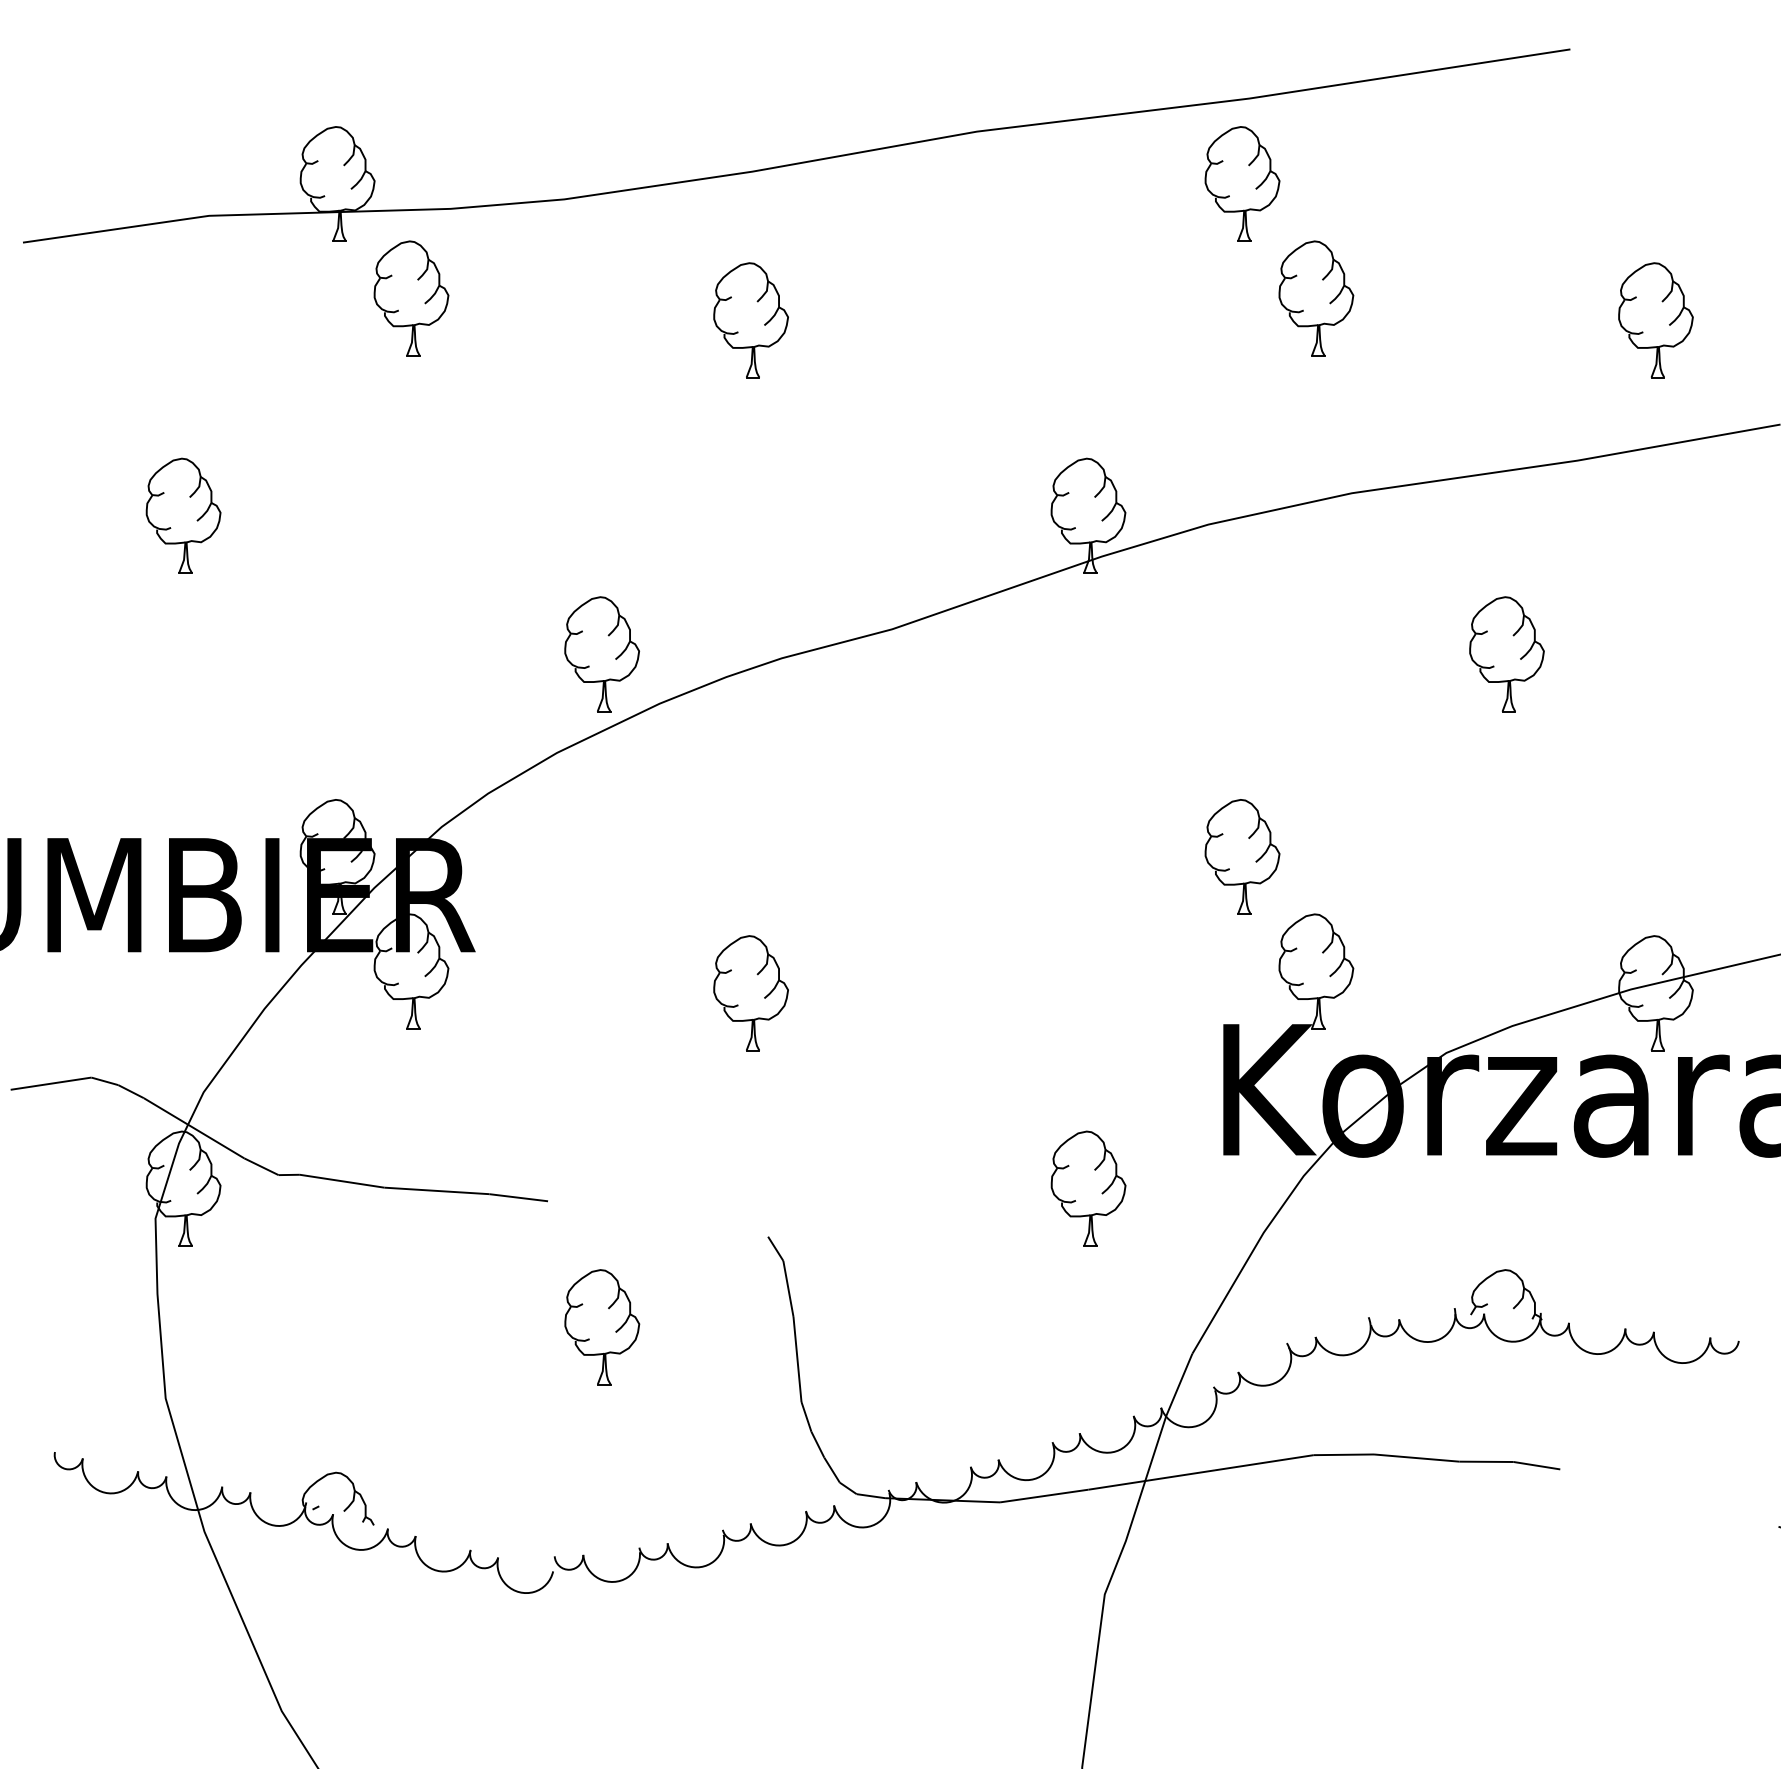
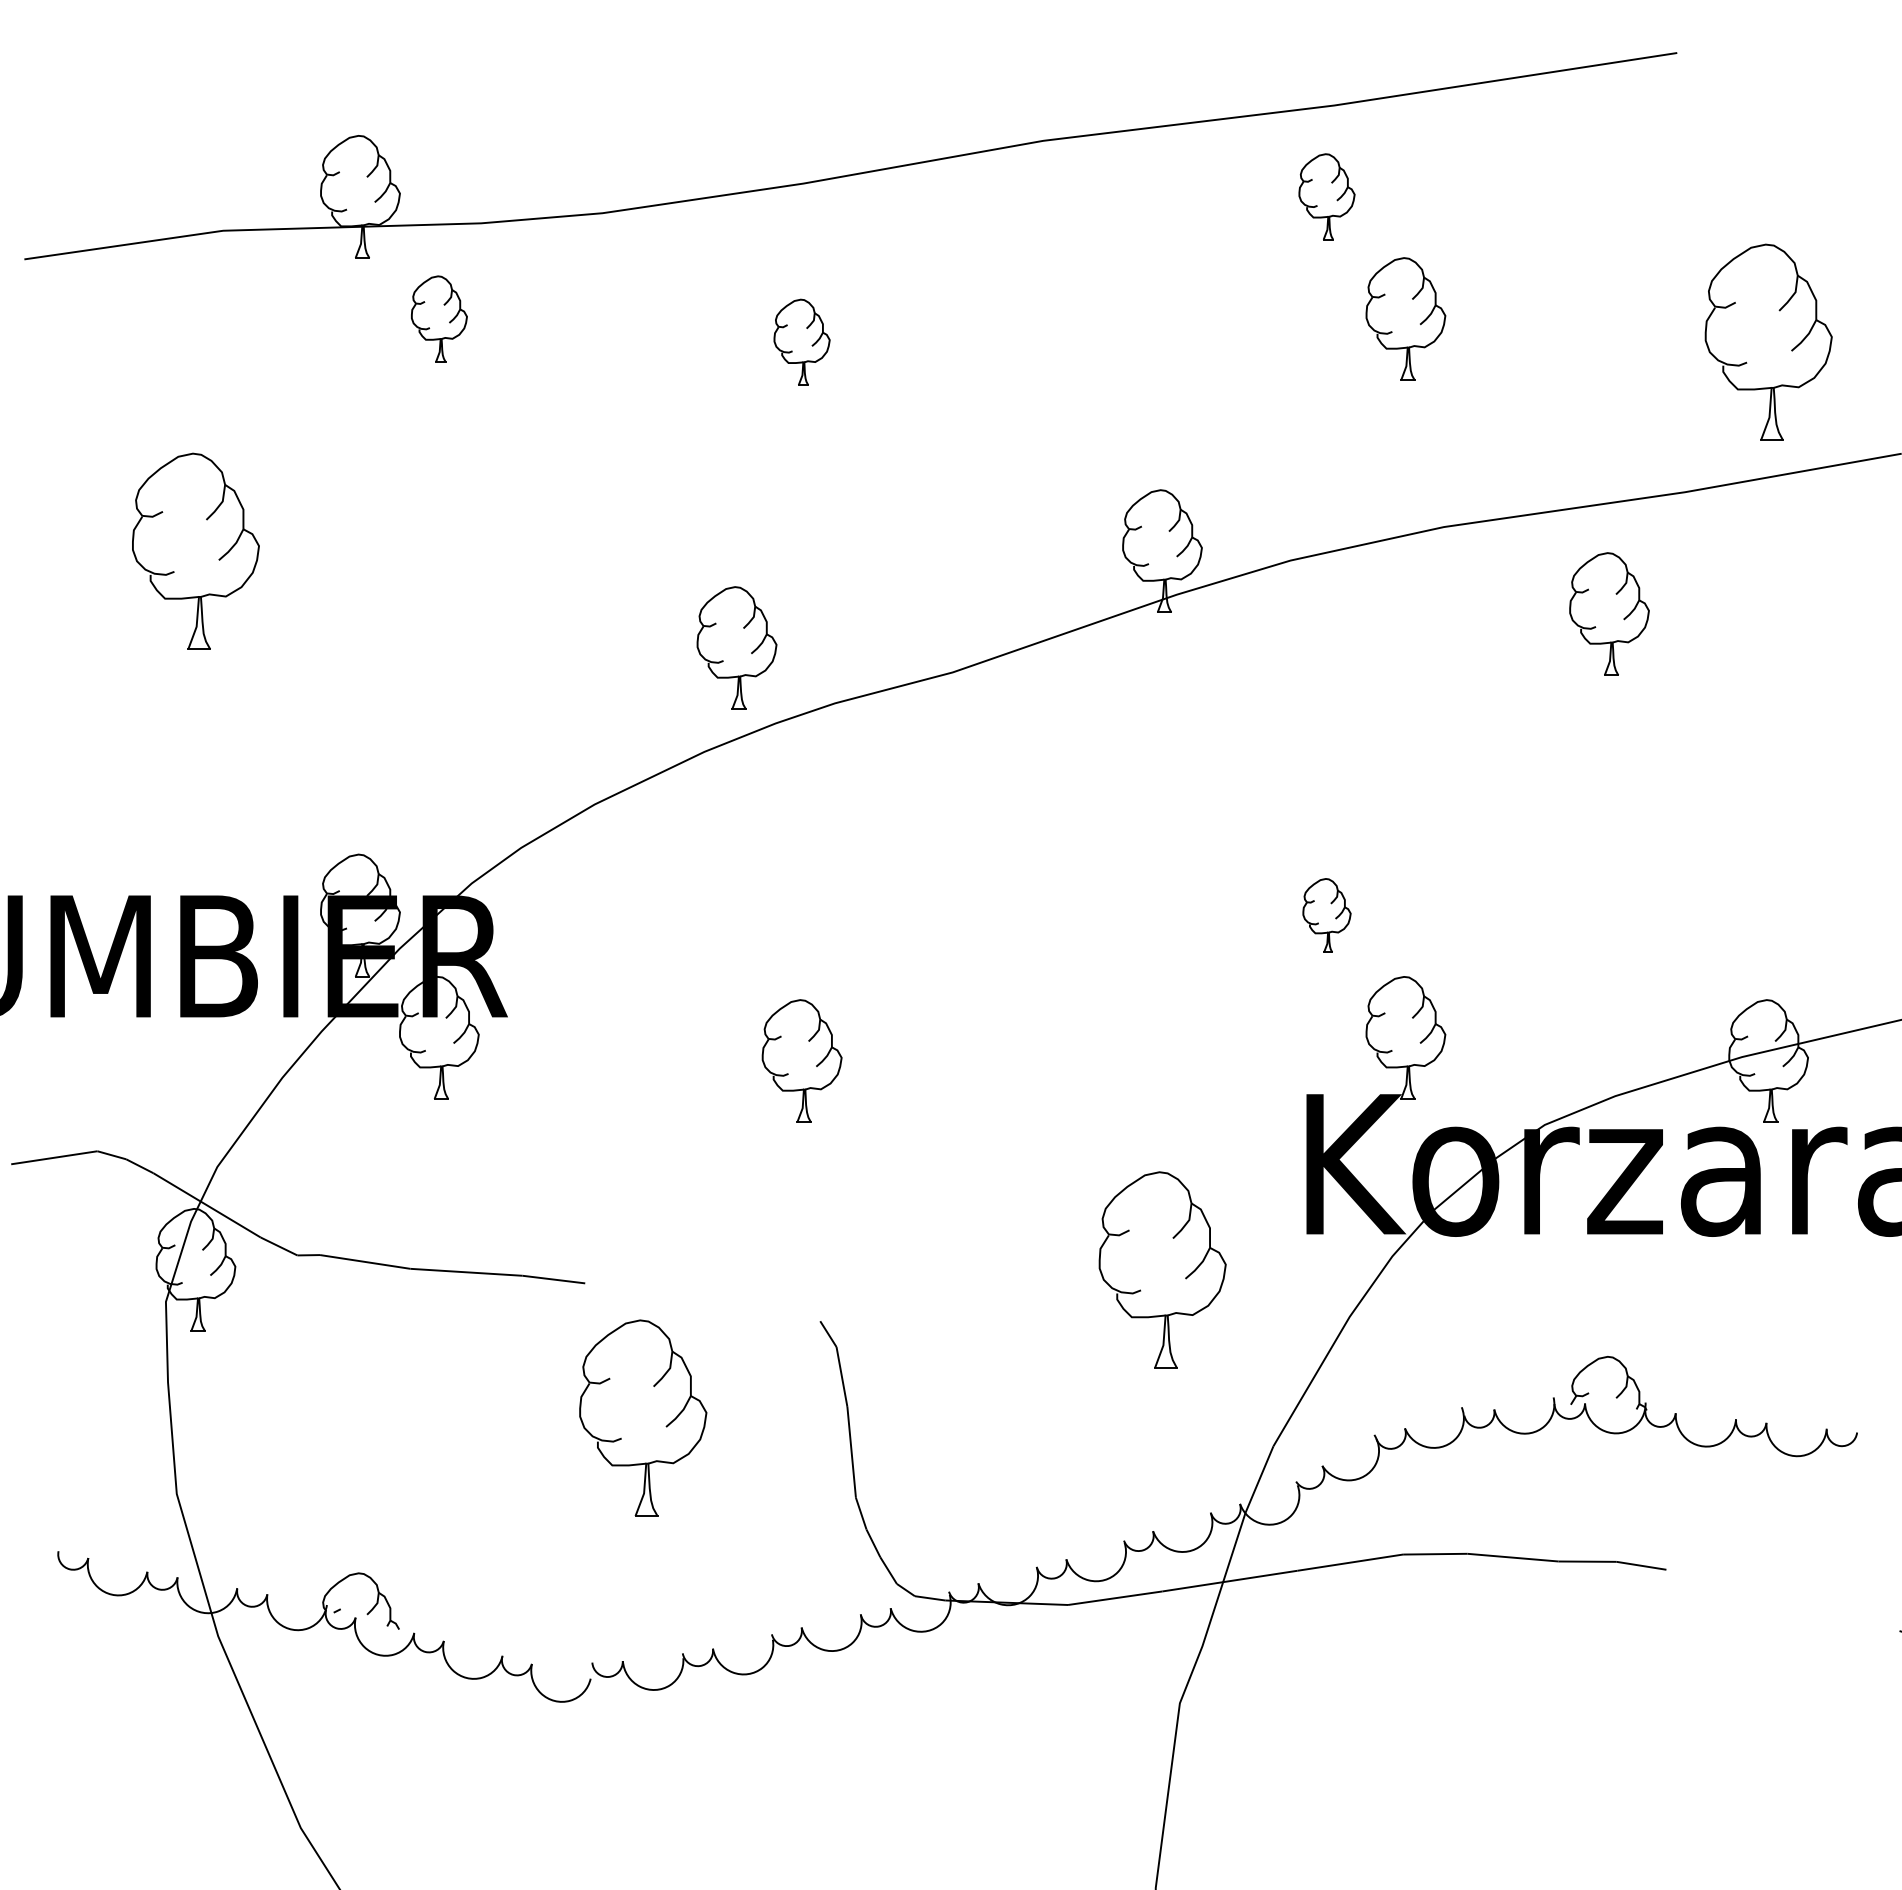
part: (1242, 183) -> (1326, 196), size x0.7
part: (411, 297) -> (439, 318), size x0.7
part: (750, 320) -> (801, 342), size x0.7
part: (1655, 320) -> (1768, 342), size x1.6
part: (183, 515) -> (195, 550), size x1.6
part: (601, 653) -> (736, 647), moved
part: (1506, 653) -> (1609, 613), moved
part: (1242, 856) -> (1326, 915), size x0.6
part: (1088, 1188) -> (1162, 1269), size x1.6
part: (601, 1326) -> (642, 1417), size x1.6

